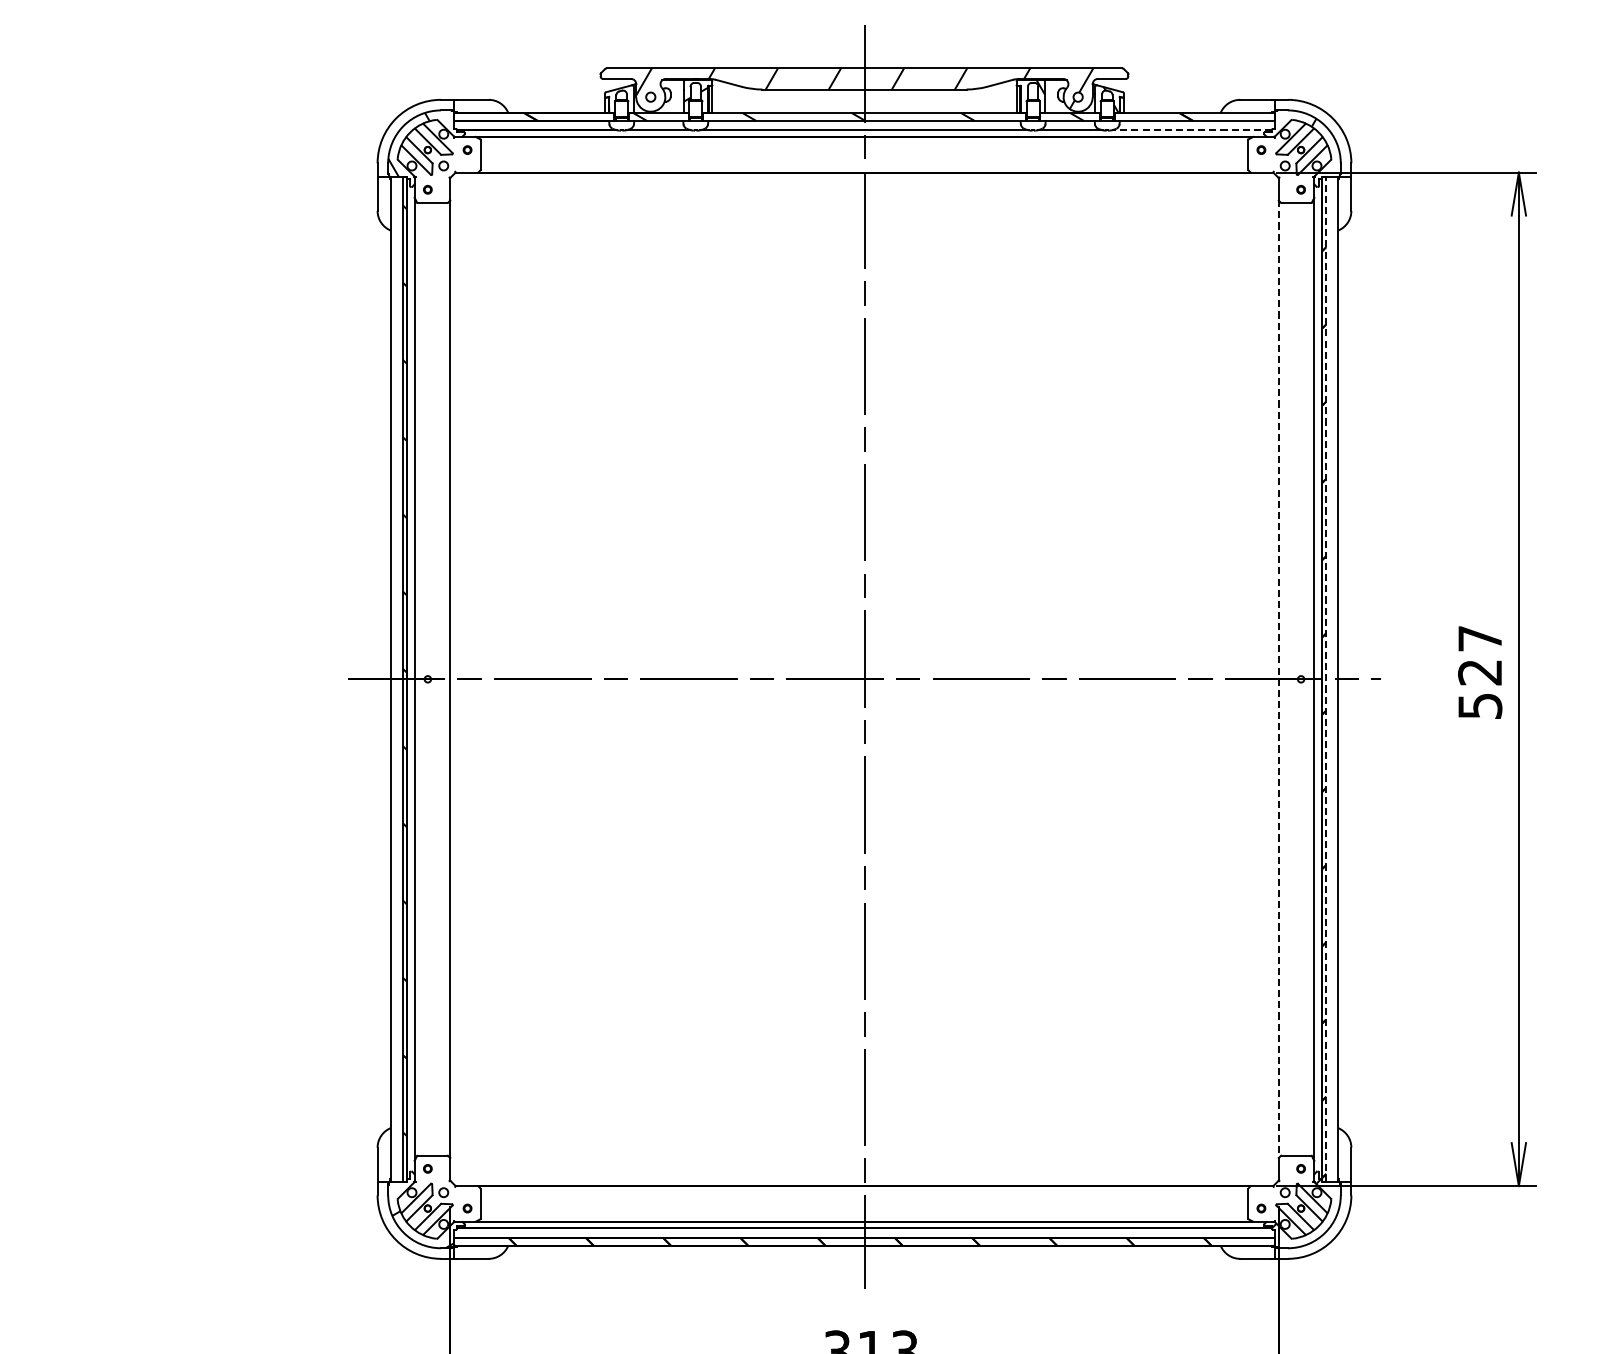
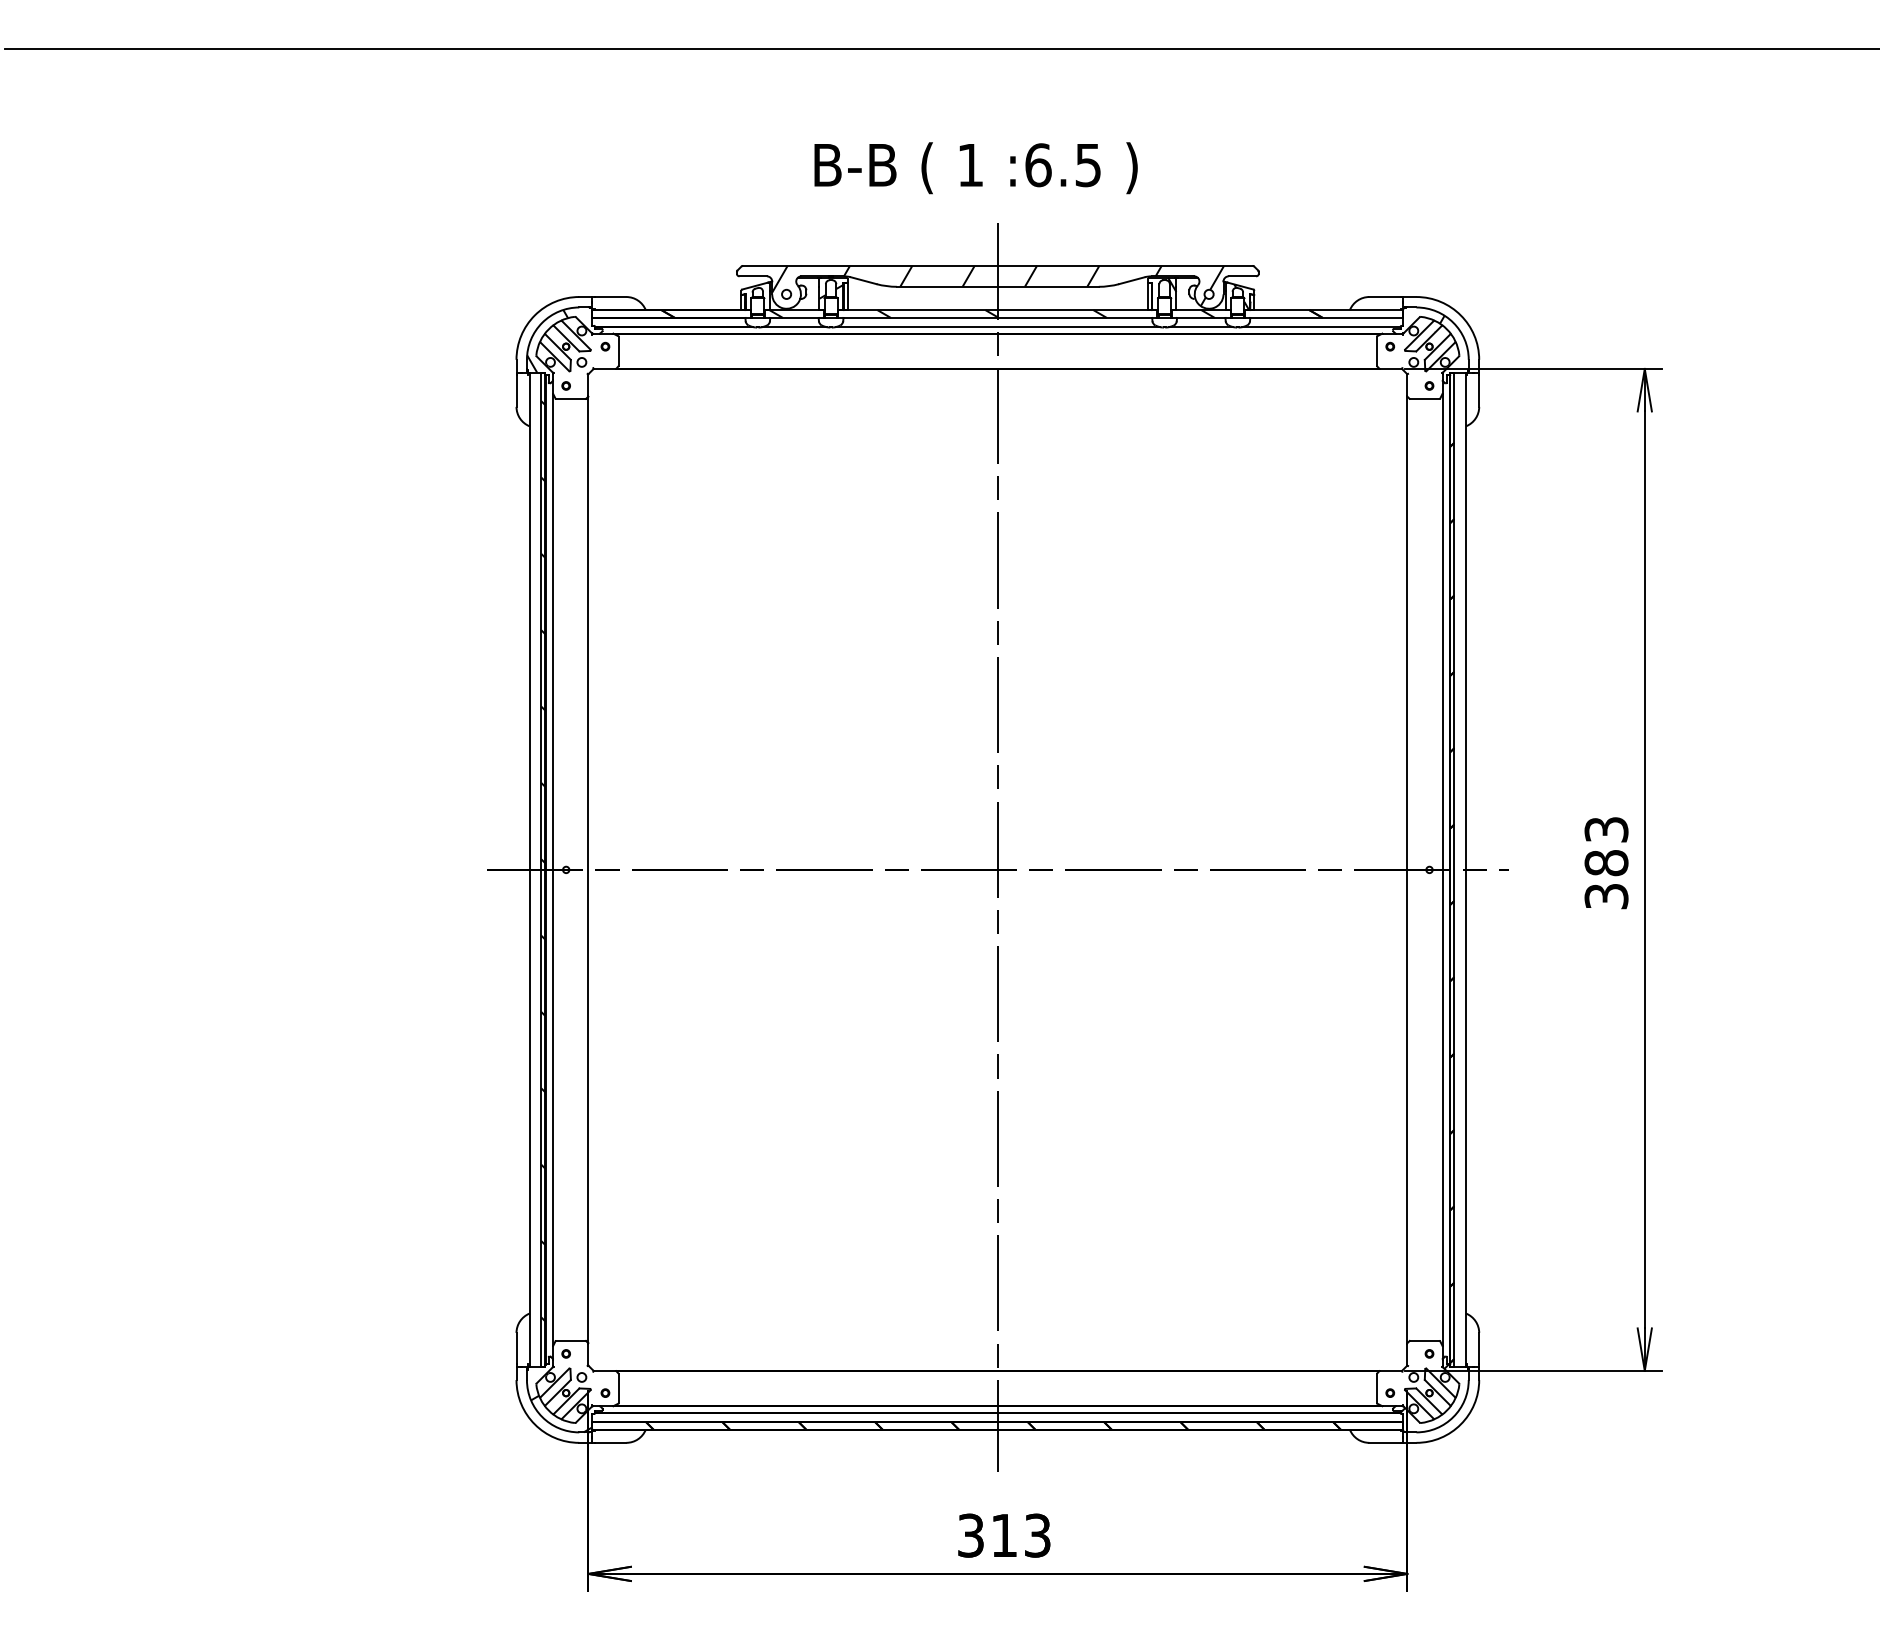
line: (1191, 130) -> (1321, 327), dashed -> solid
text: (1480, 671) -> (1606, 862), 527 -> 383
line: (1278, 678) -> (1407, 869), dashed -> solid
line: (1326, 678) -> (1454, 869), dashed -> solid

